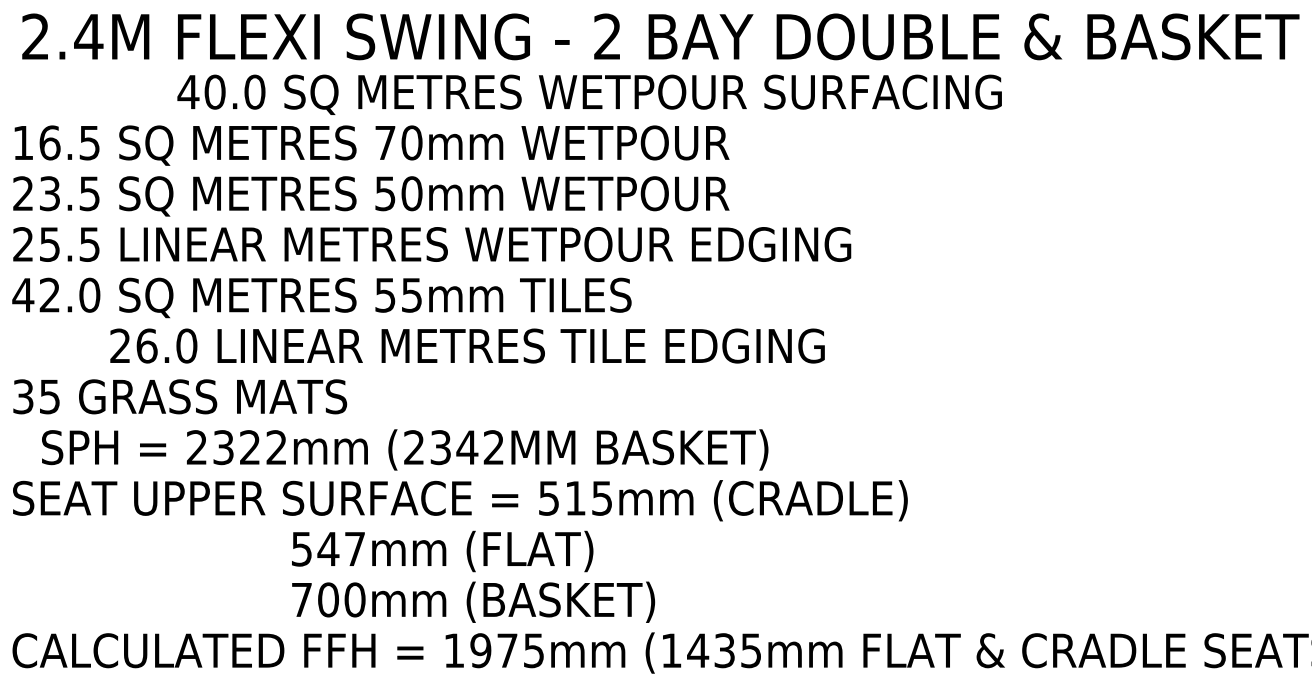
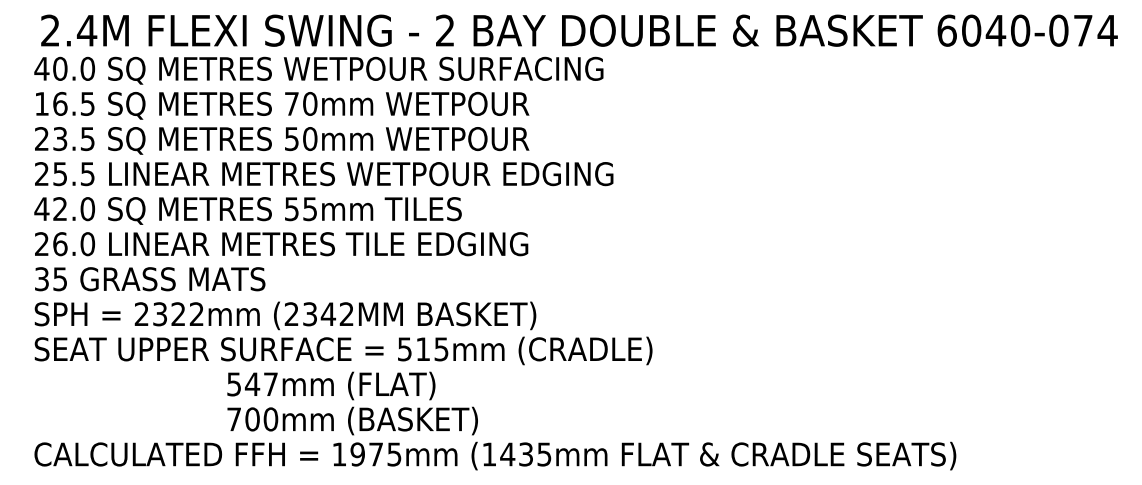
text: (589, 94) -> (318, 70), moved
text: (467, 346) -> (281, 244), moved
text: (405, 449) -> (285, 315), moved

